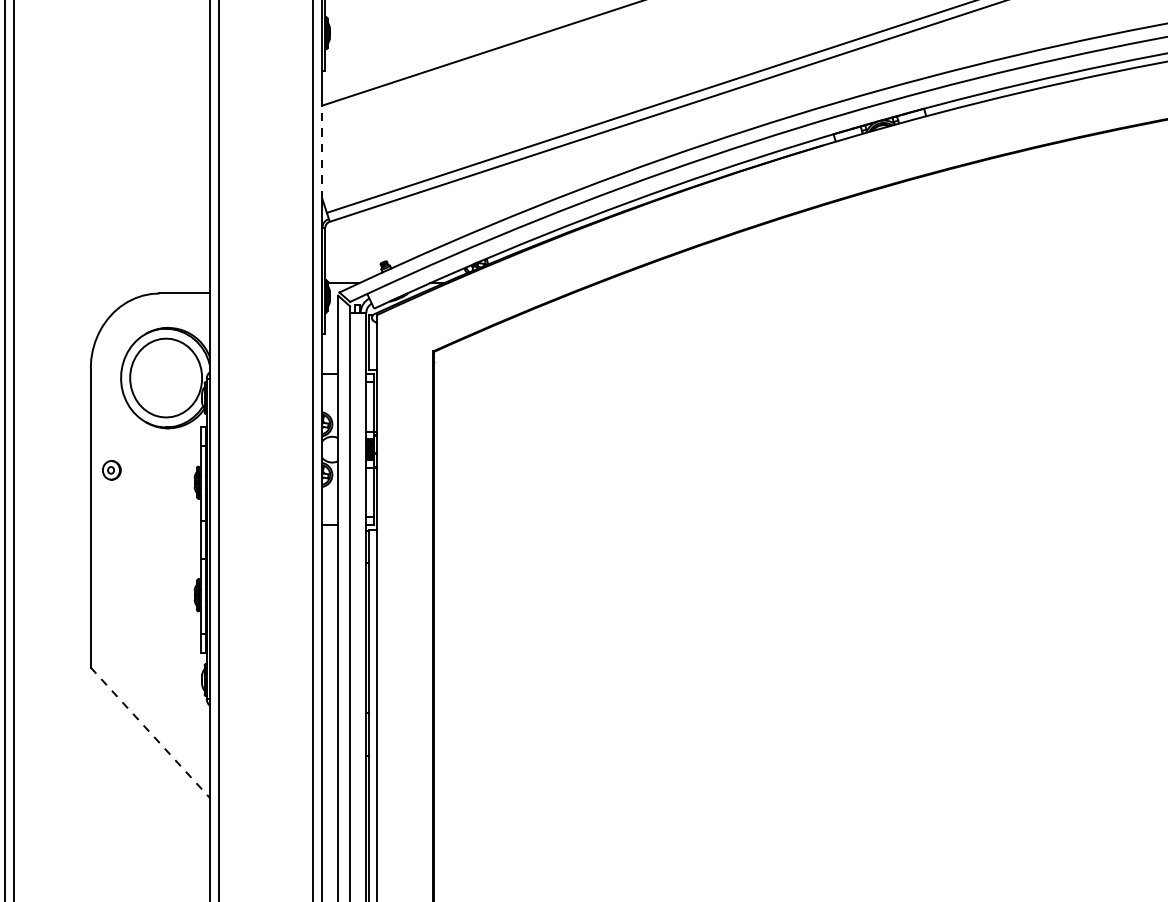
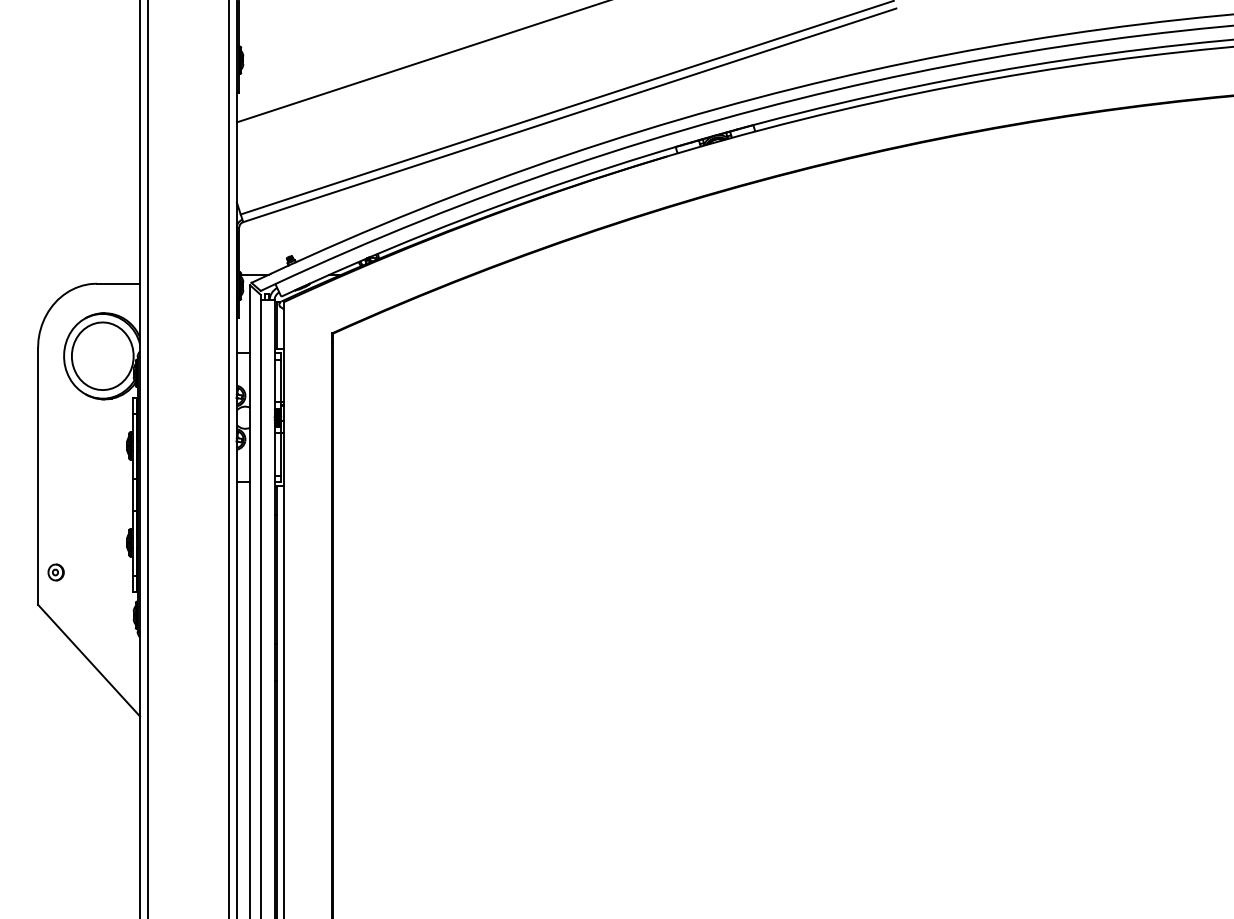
line: (321, 152) -> (236, 162), dashed -> solid
part: (111, 470) -> (55, 572), moved
line: (150, 732) -> (89, 660), dashed -> solid

